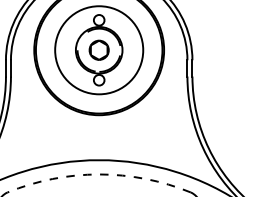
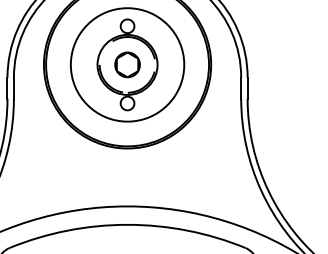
arc: (99, 174) -> (127, 224), dashed -> solid

